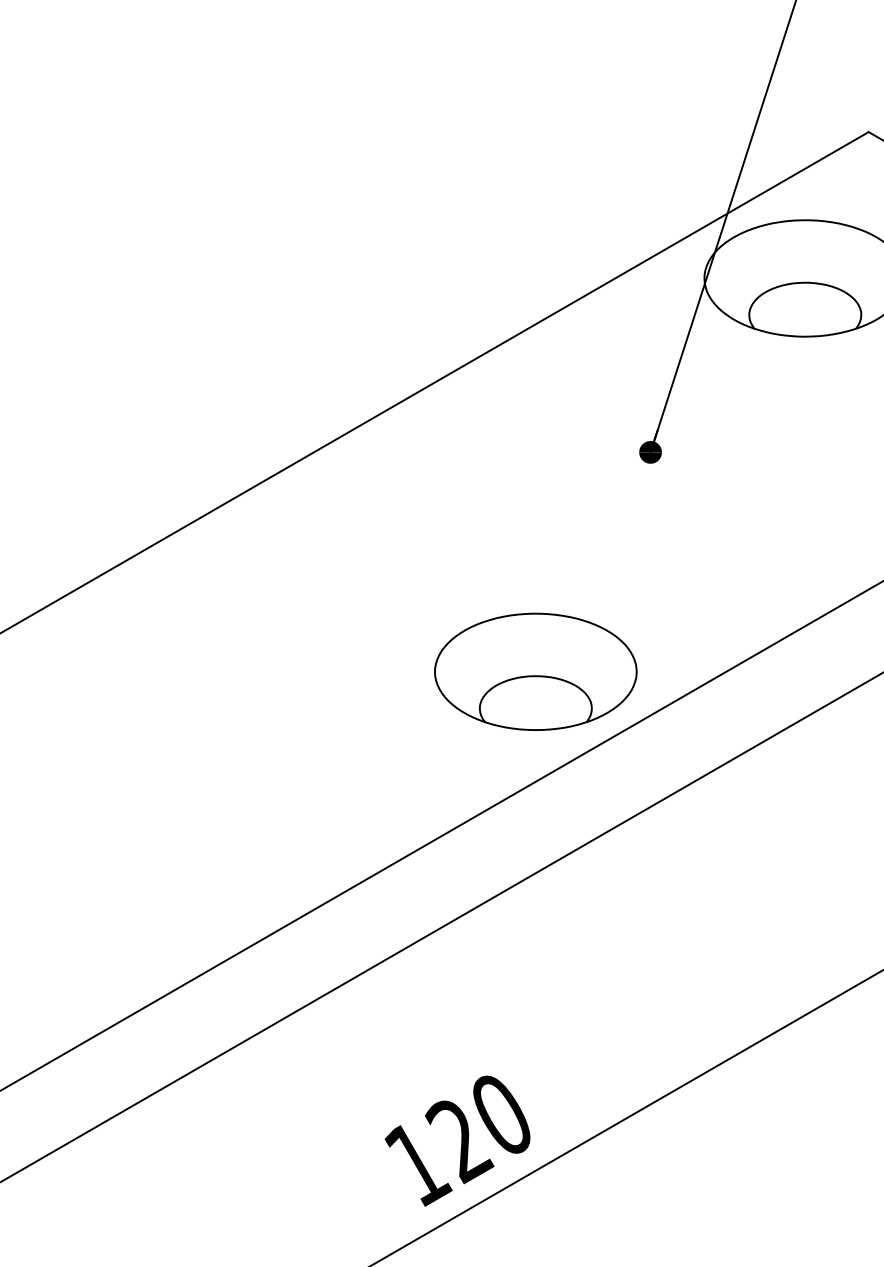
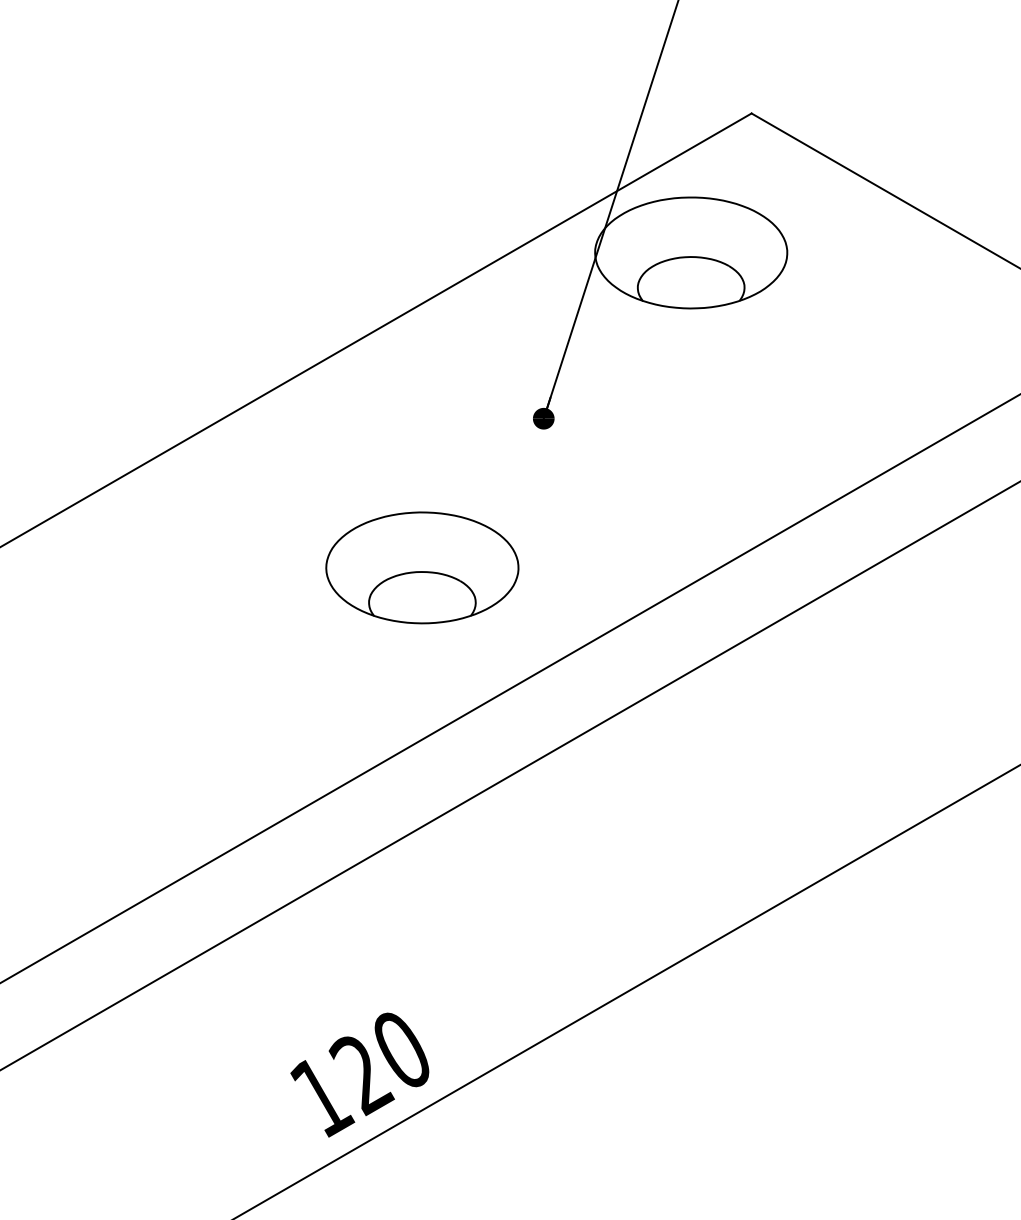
part: (535, 671) -> (422, 567), moved

